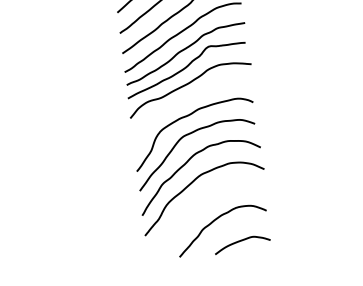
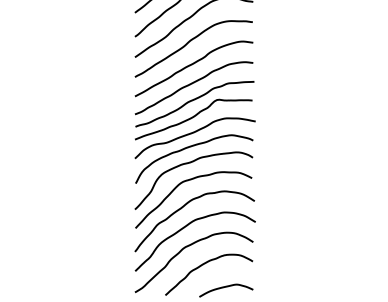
curve: (187, 99) -> (191, 147), added
curve: (196, 204) -> (187, 247), added

